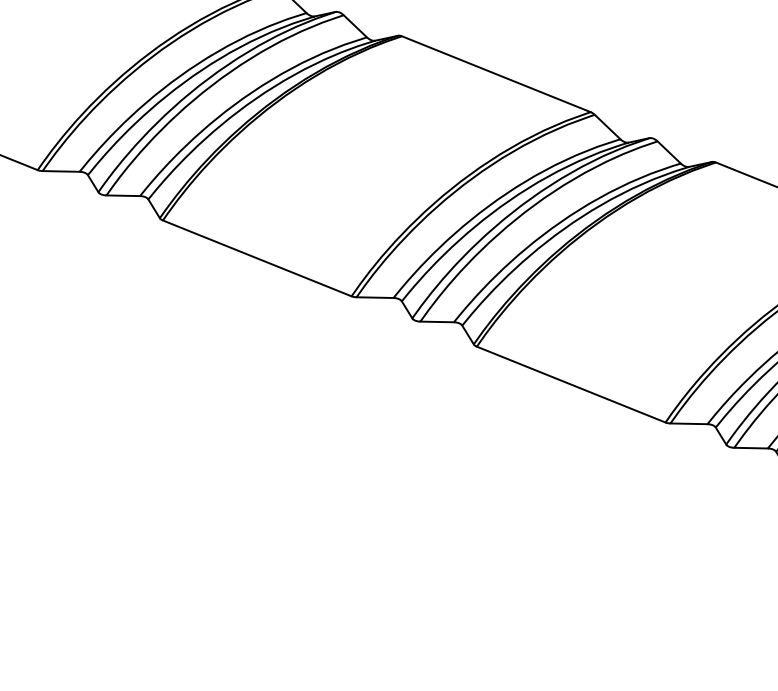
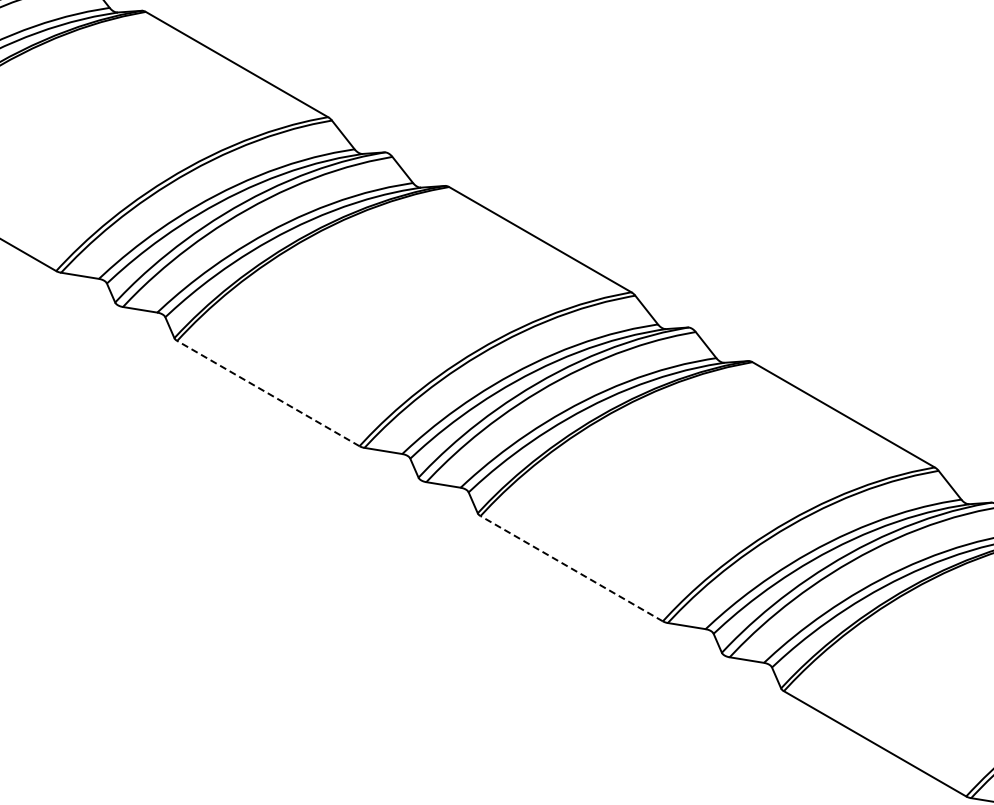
line: (256, 258) -> (267, 393), solid -> dashed
line: (570, 384) -> (571, 568), solid -> dashed

